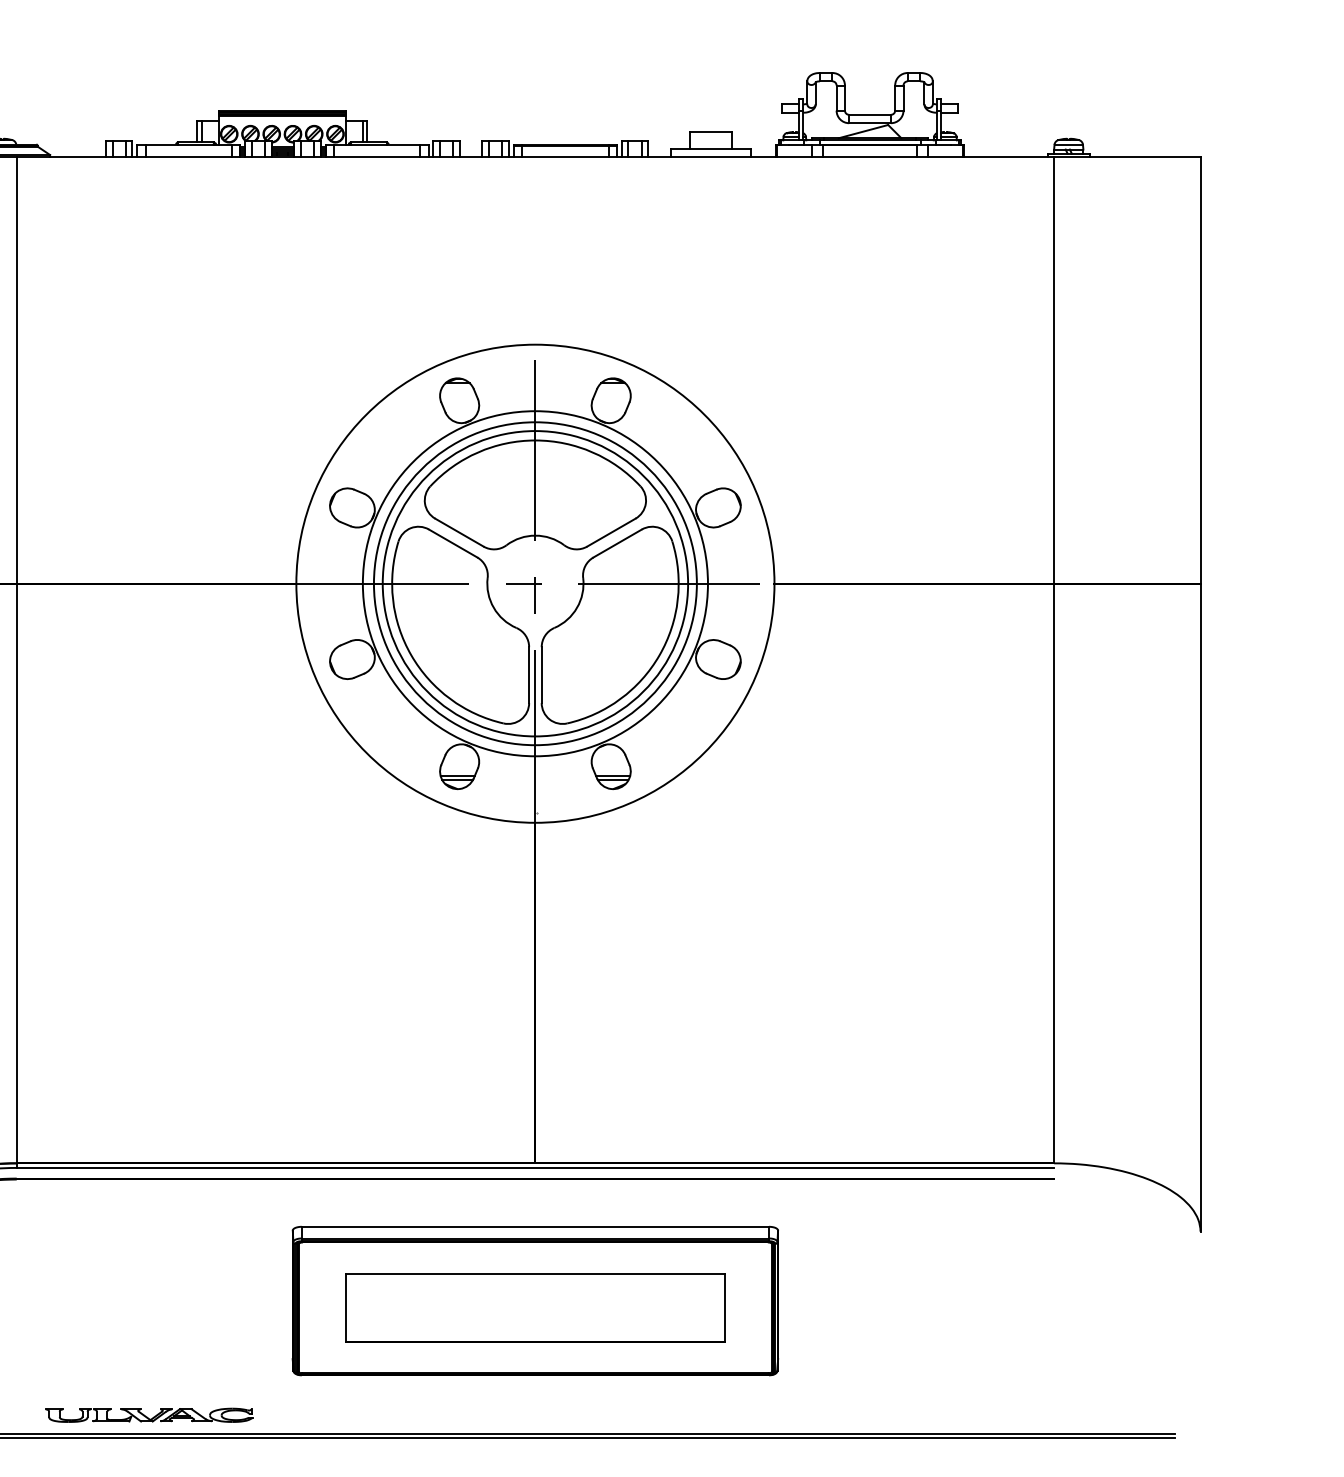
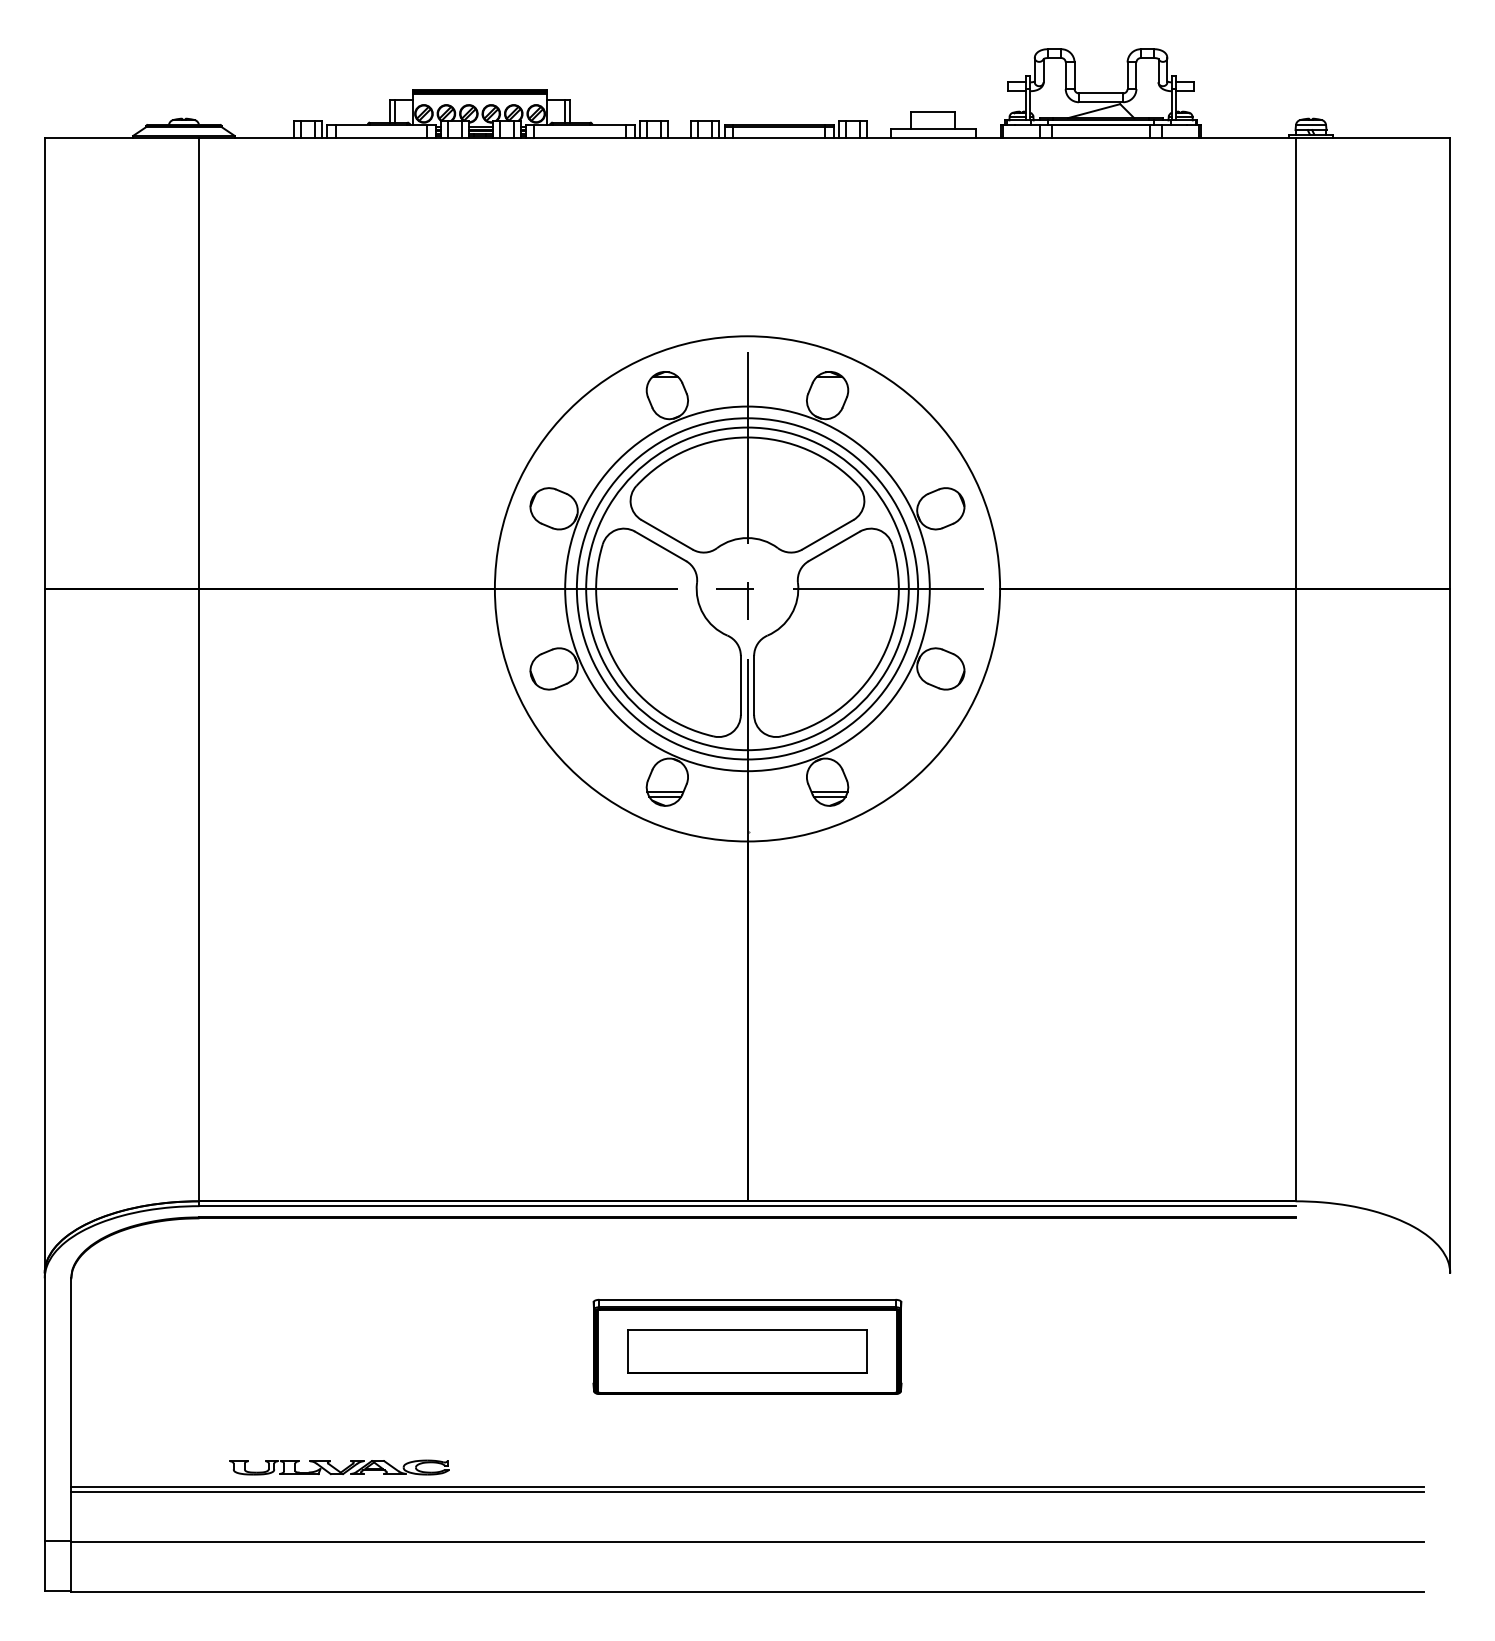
part: (535, 1300) -> (747, 1346), size x0.6

